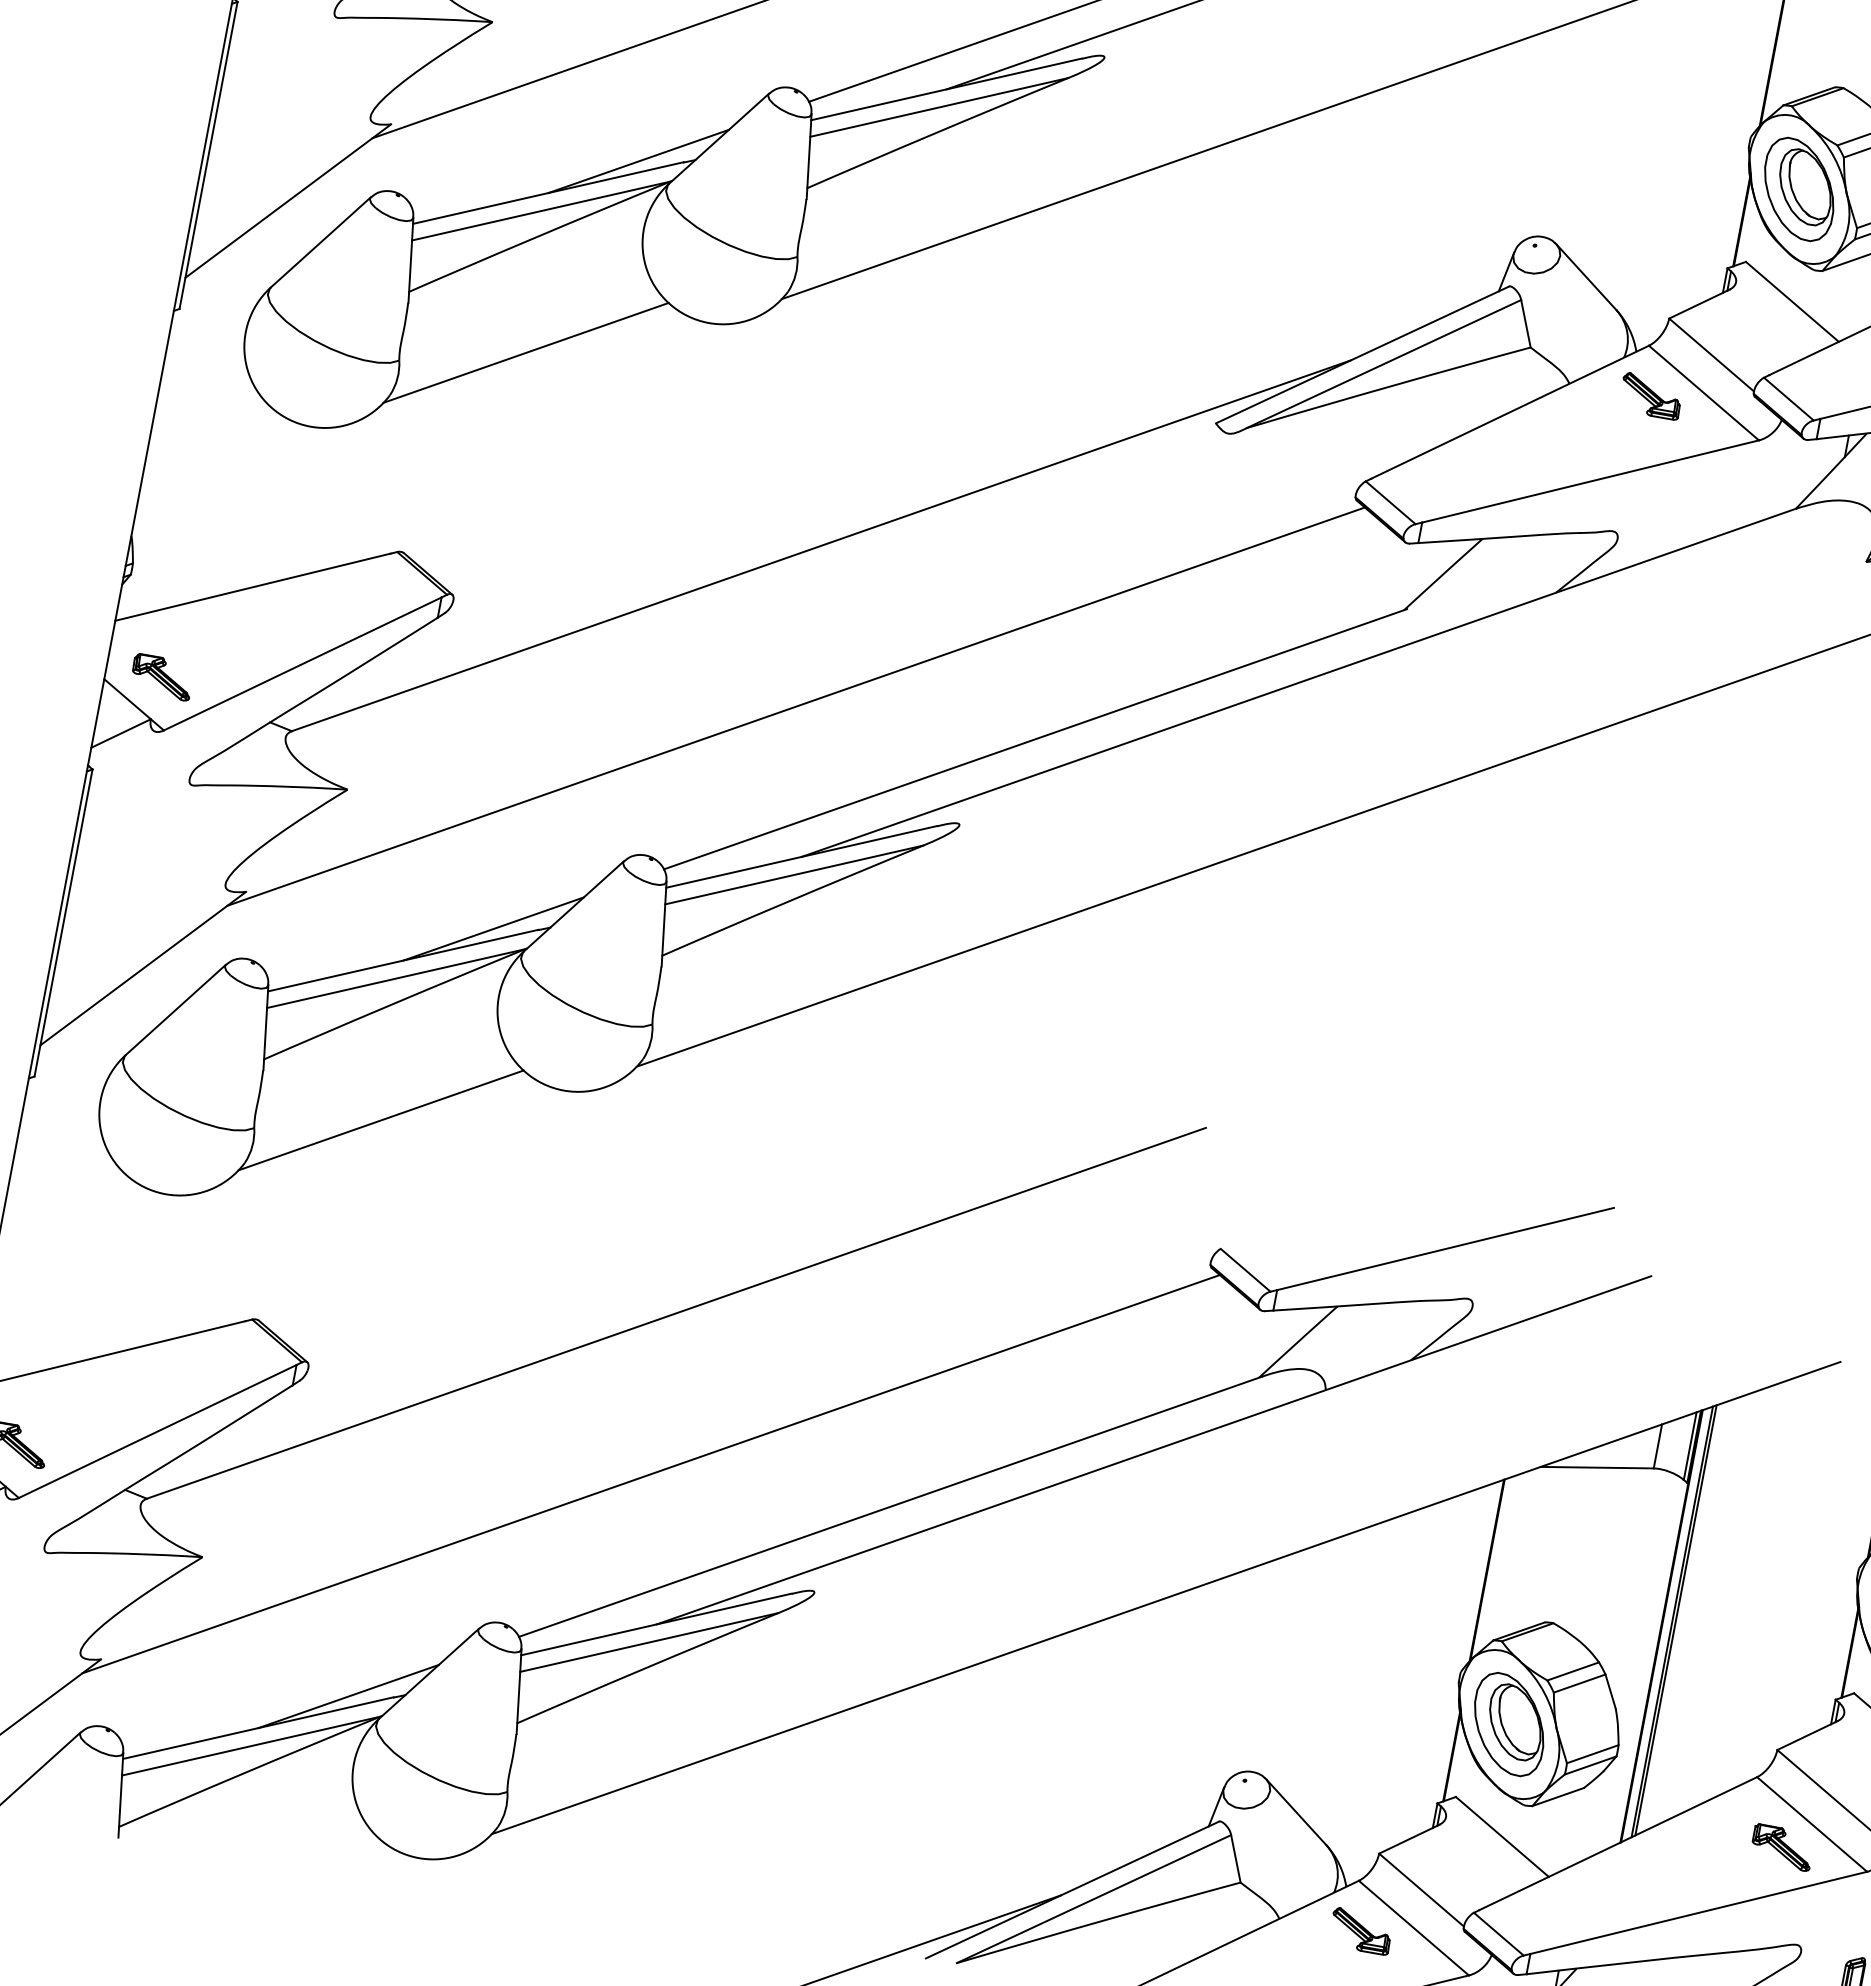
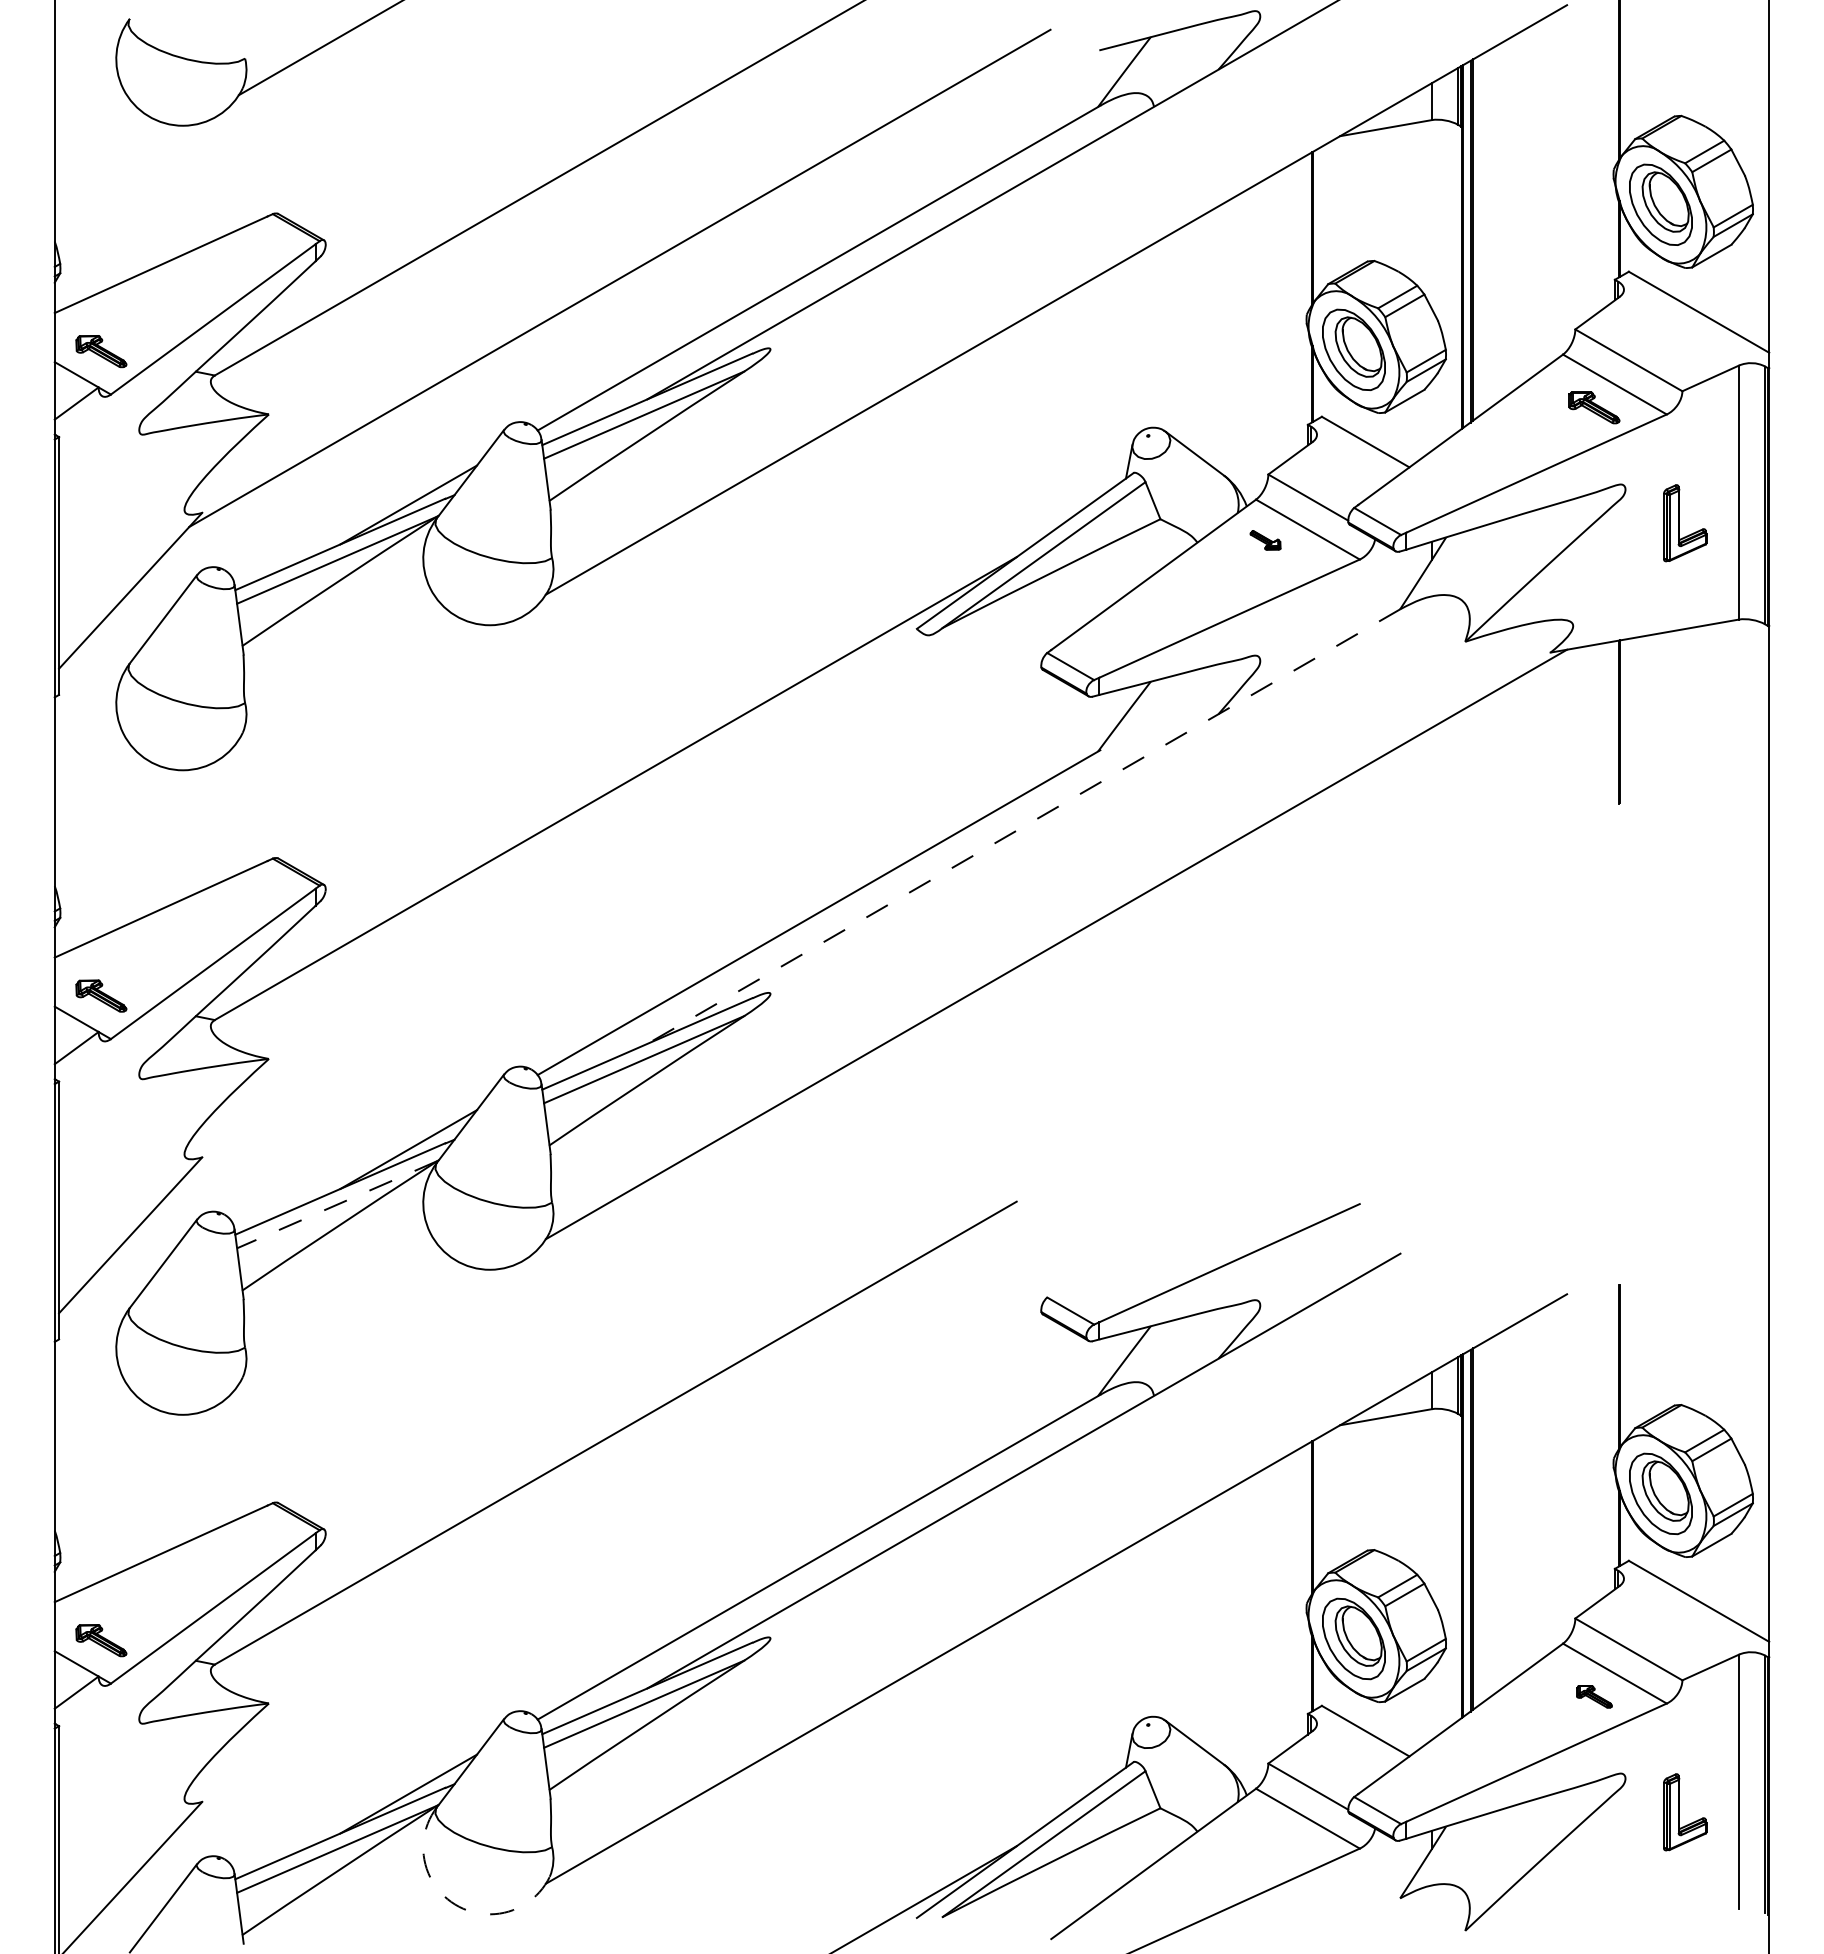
line: (525, 352) -> (346, 677), removed
part: (1650, 396) -> (1265, 540), size x0.6
line: (1298, 682) -> (1023, 826), solid -> dashed
line: (795, 706) -> (619, 922), removed
line: (395, 978) -> (336, 1204), solid -> dashed
line: (380, 1119) -> (346, 1321), removed
line: (650, 1474) -> (619, 1567), removed
arc: (379, 1838) -> (455, 1904), solid -> dashed
part: (1782, 1847) -> (1594, 1696), size x0.7
part: (1360, 1931) -> (1265, 1829), removed

